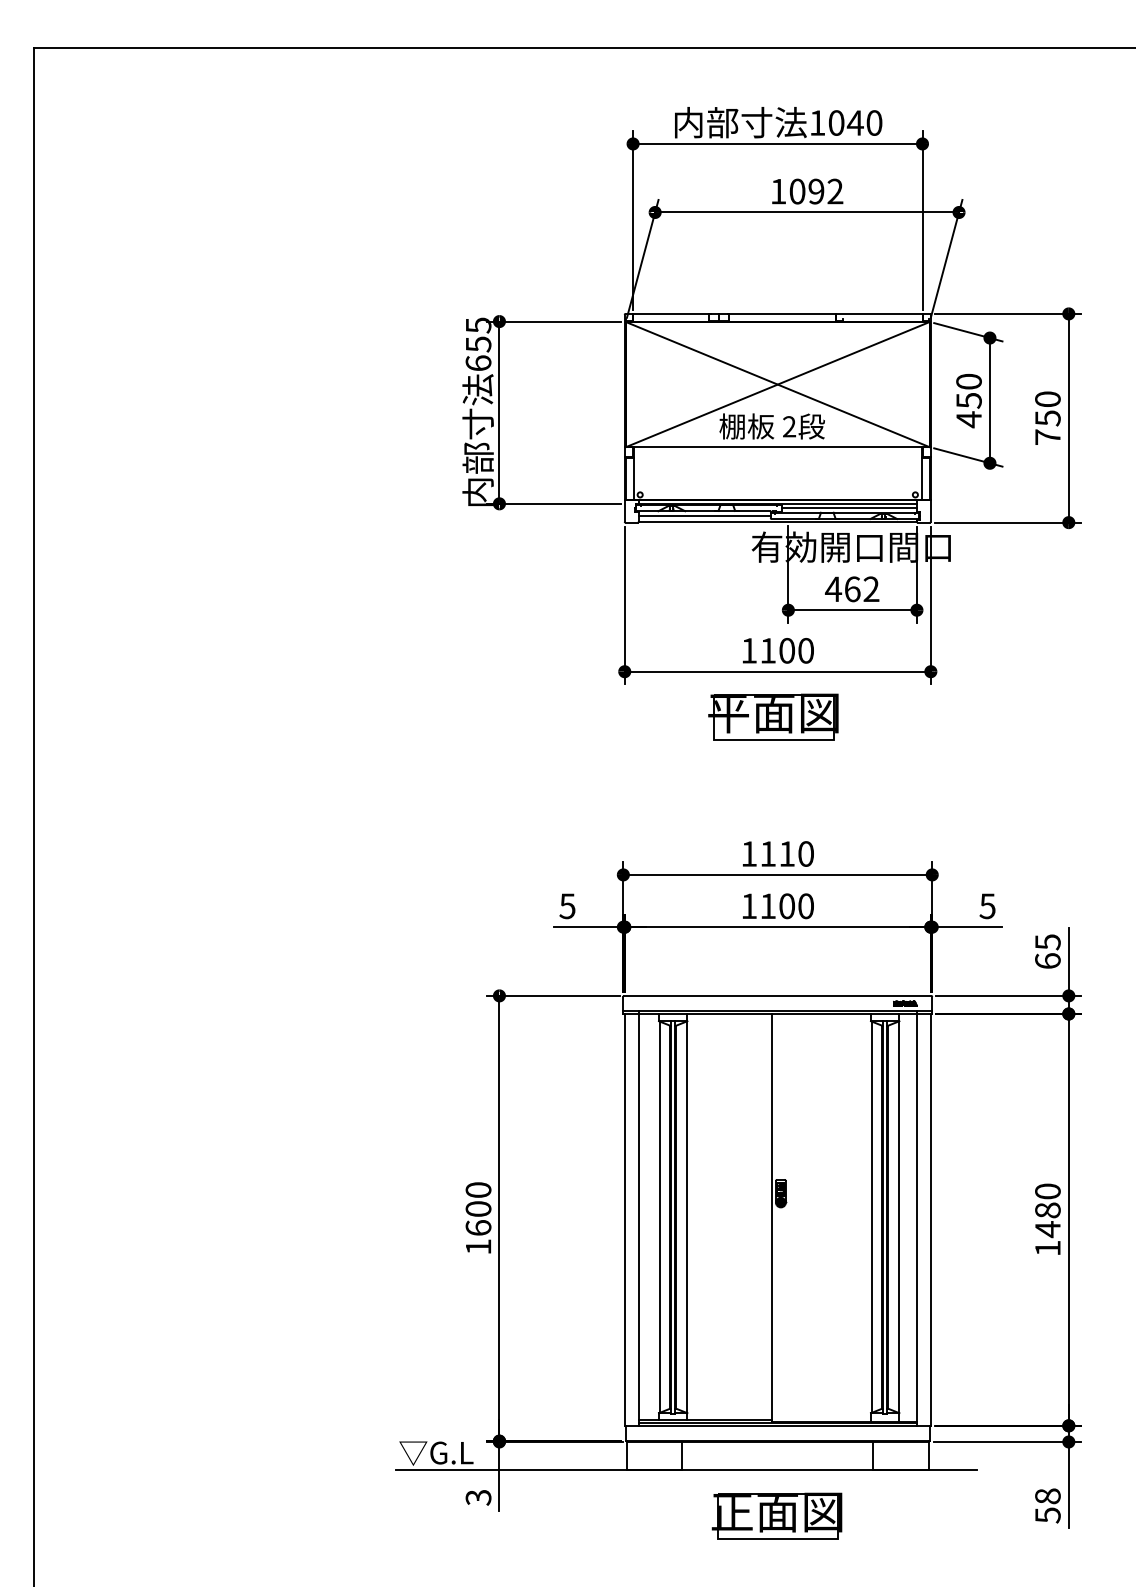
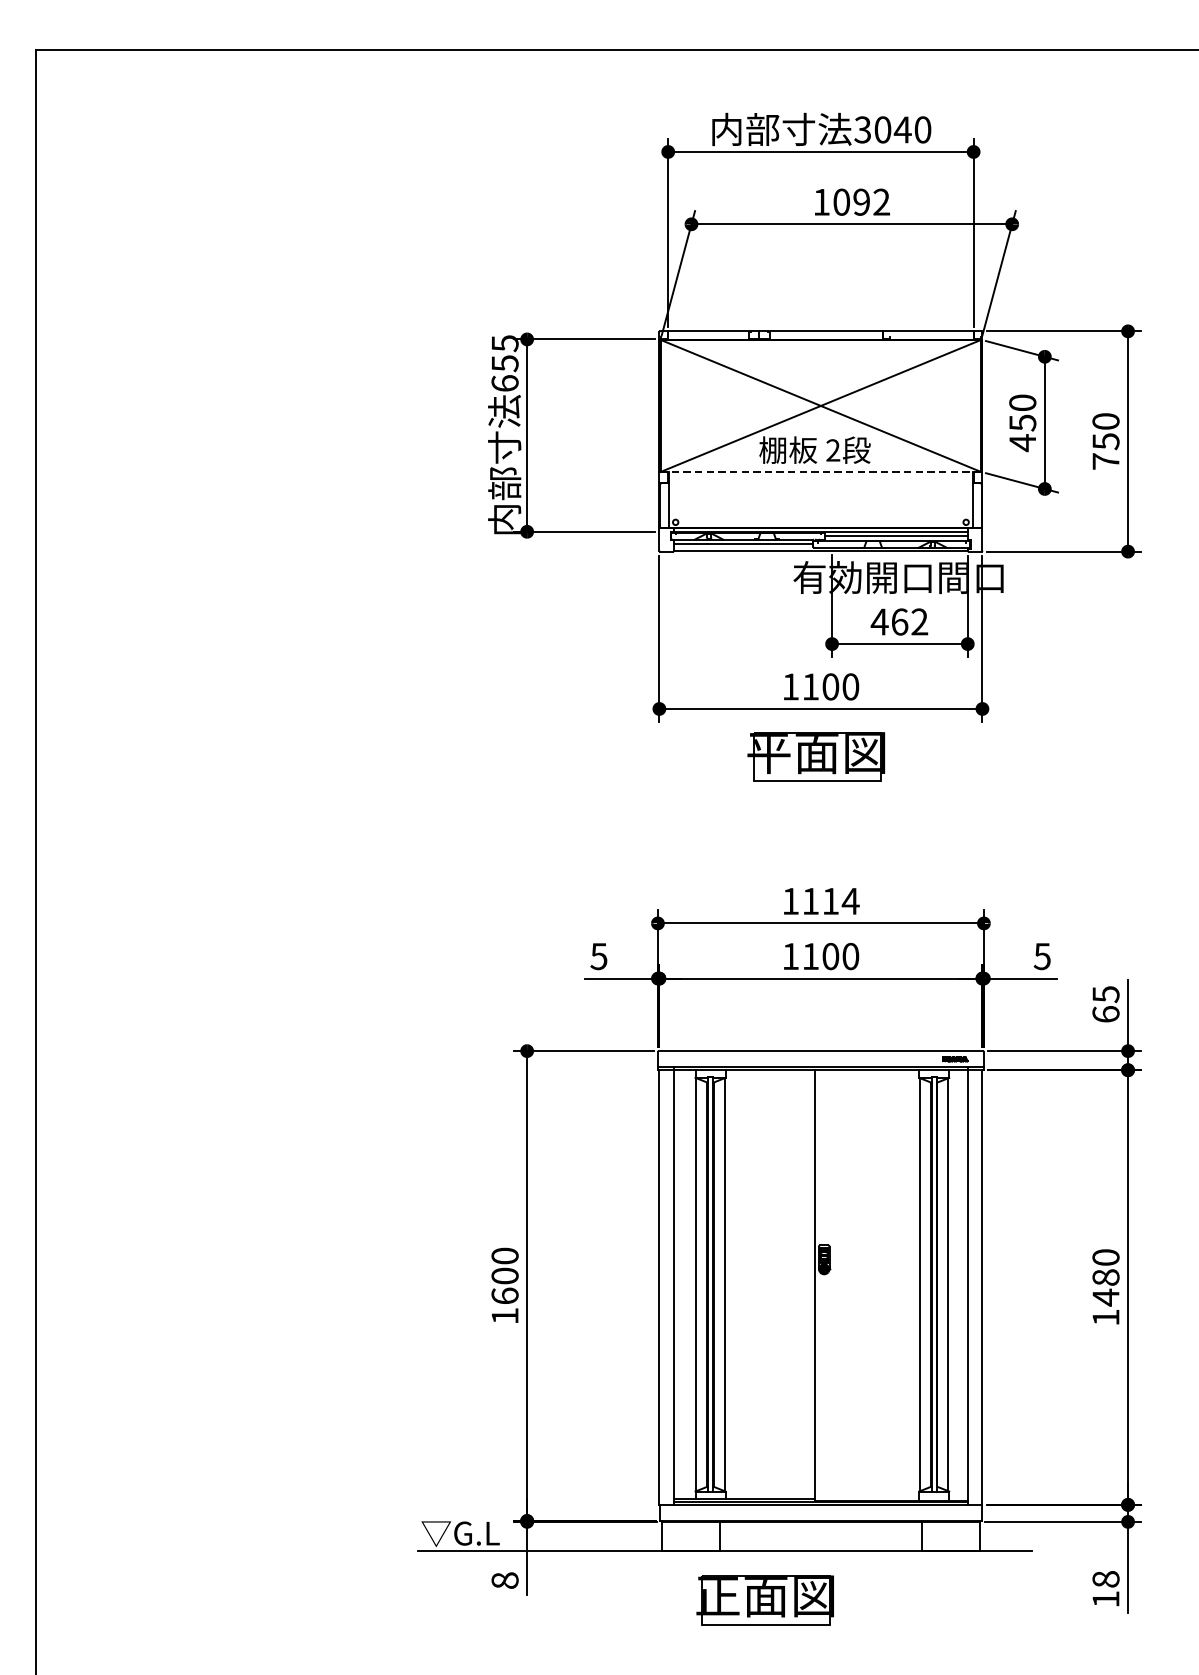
text: (817, 122) -> (862, 129), 1040 -> 3040
line: (778, 447) -> (821, 472), solid -> dashed
text: (805, 853) -> (850, 900), 1110 -> 1114
text: (478, 1497) -> (505, 1580), 3 -> 8
part: (776, 1515) -> (764, 1599), moved
text: (1047, 1515) -> (1105, 1599), 58 -> 18

